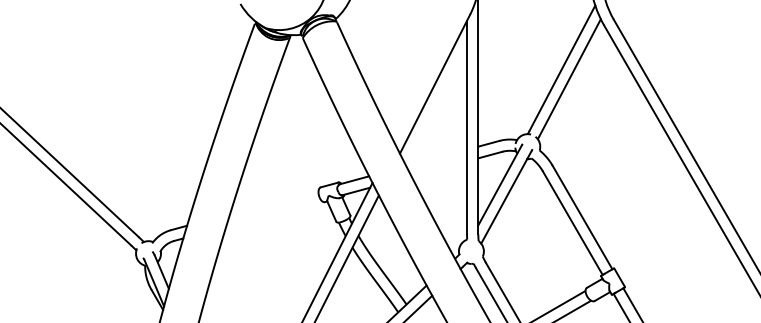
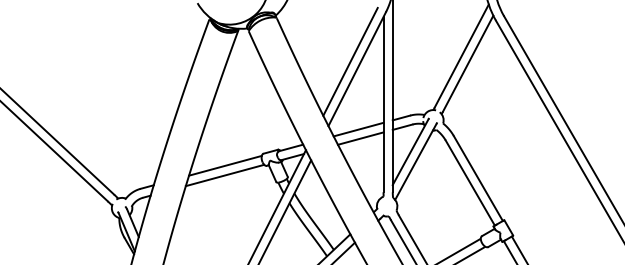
line: (426, 75) -> (350, 61), added
line: (436, 157) -> (358, 129), added
line: (439, 168) -> (360, 138), added
line: (274, 202) -> (225, 166), added
line: (273, 213) -> (224, 175), added

